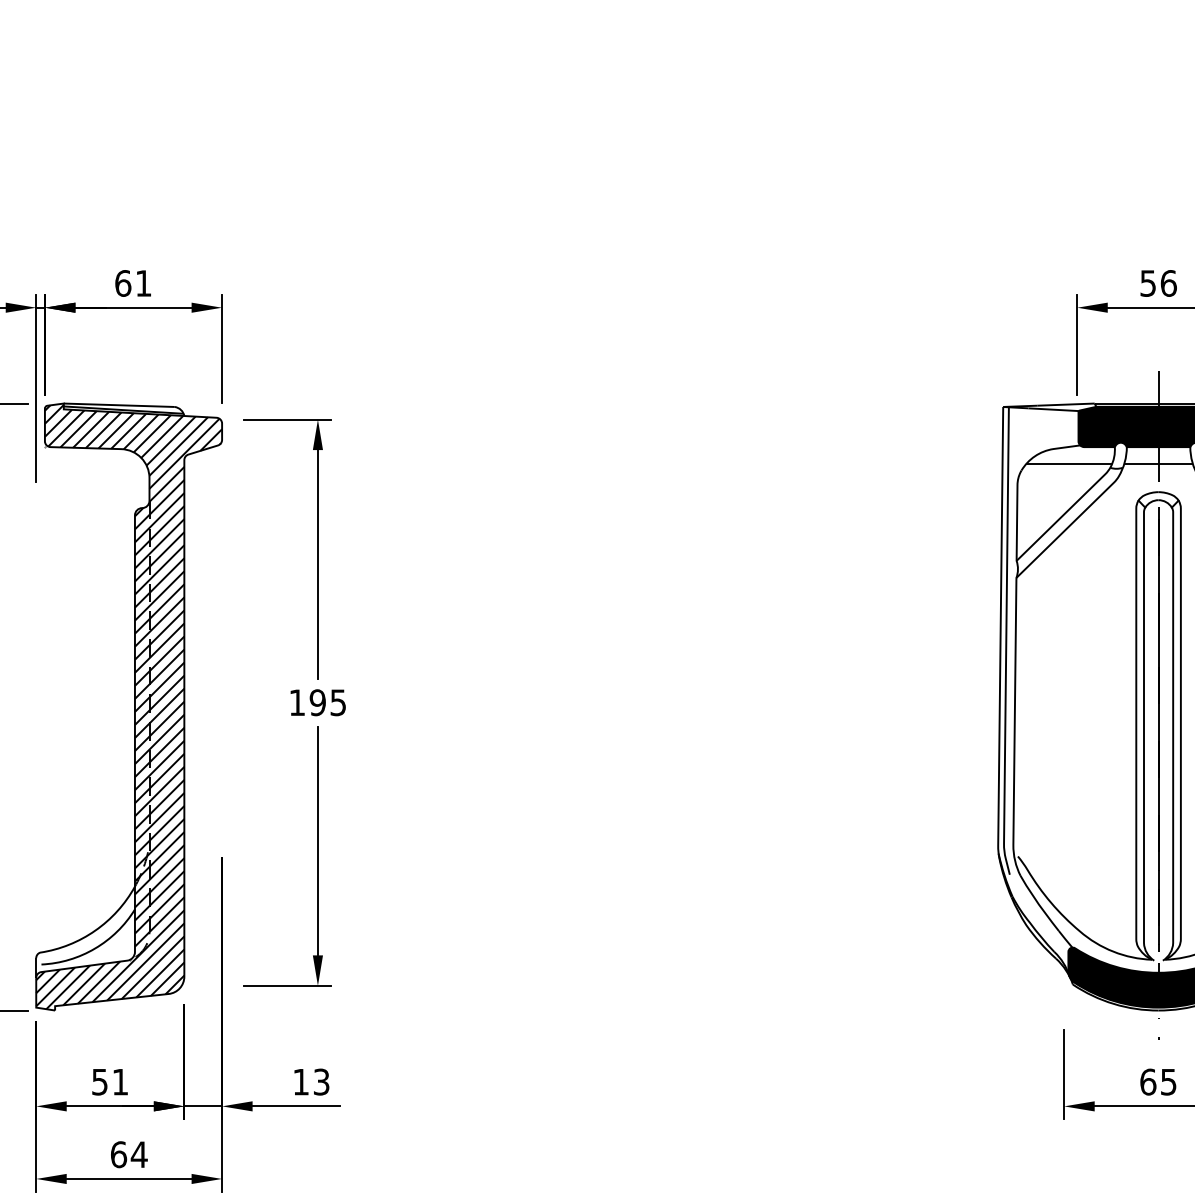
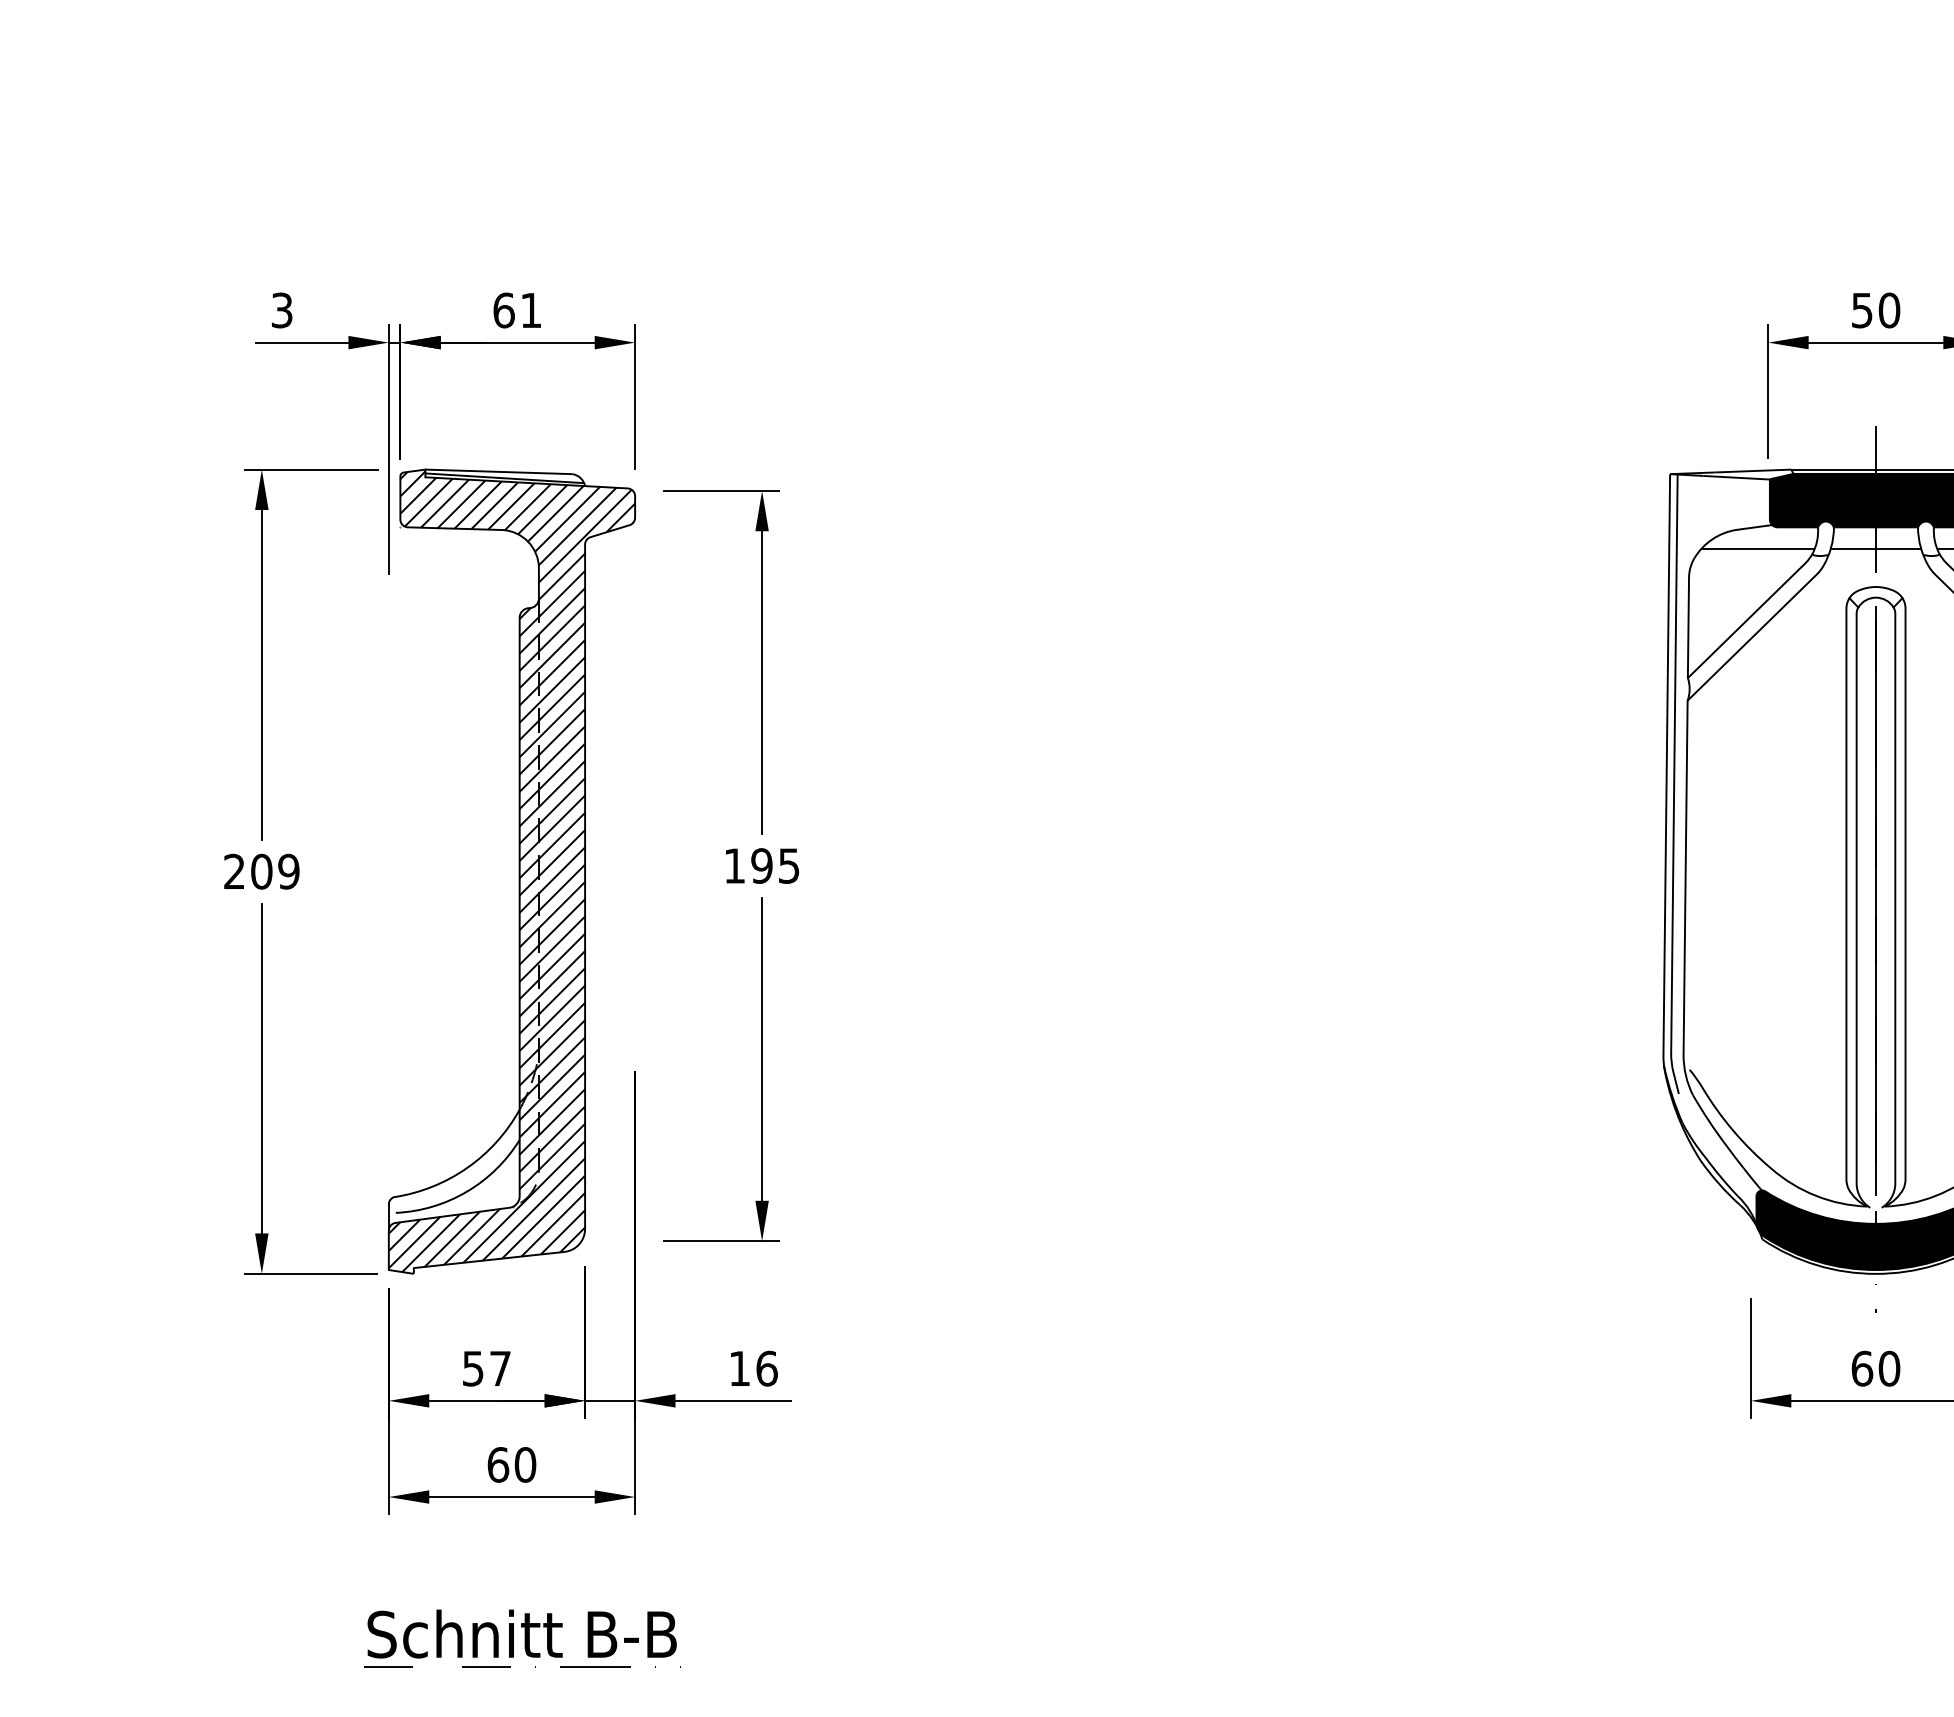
text: (1168, 283) -> (1889, 310), 56 -> 50
text: (120, 1081) -> (500, 1368), 51 -> 57
text: (321, 1081) -> (766, 1368), 13 -> 16
text: (1168, 1081) -> (1889, 1368), 65 -> 60
text: (139, 1154) -> (525, 1464), 64 -> 60

